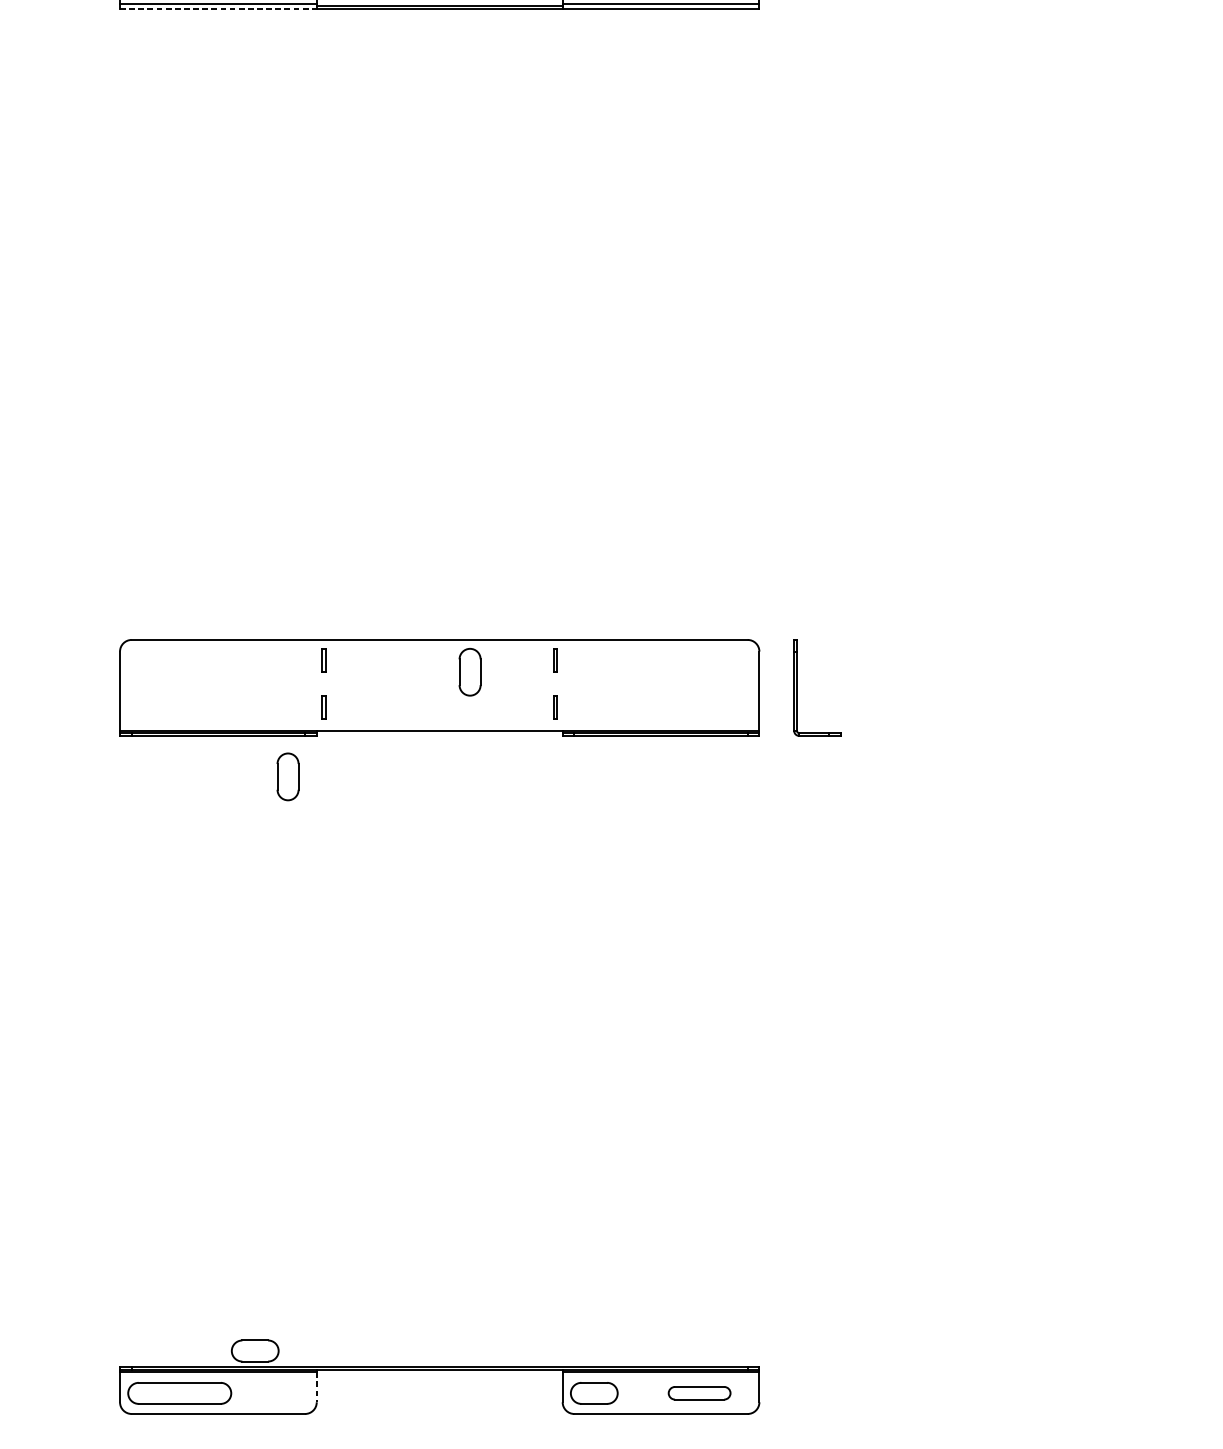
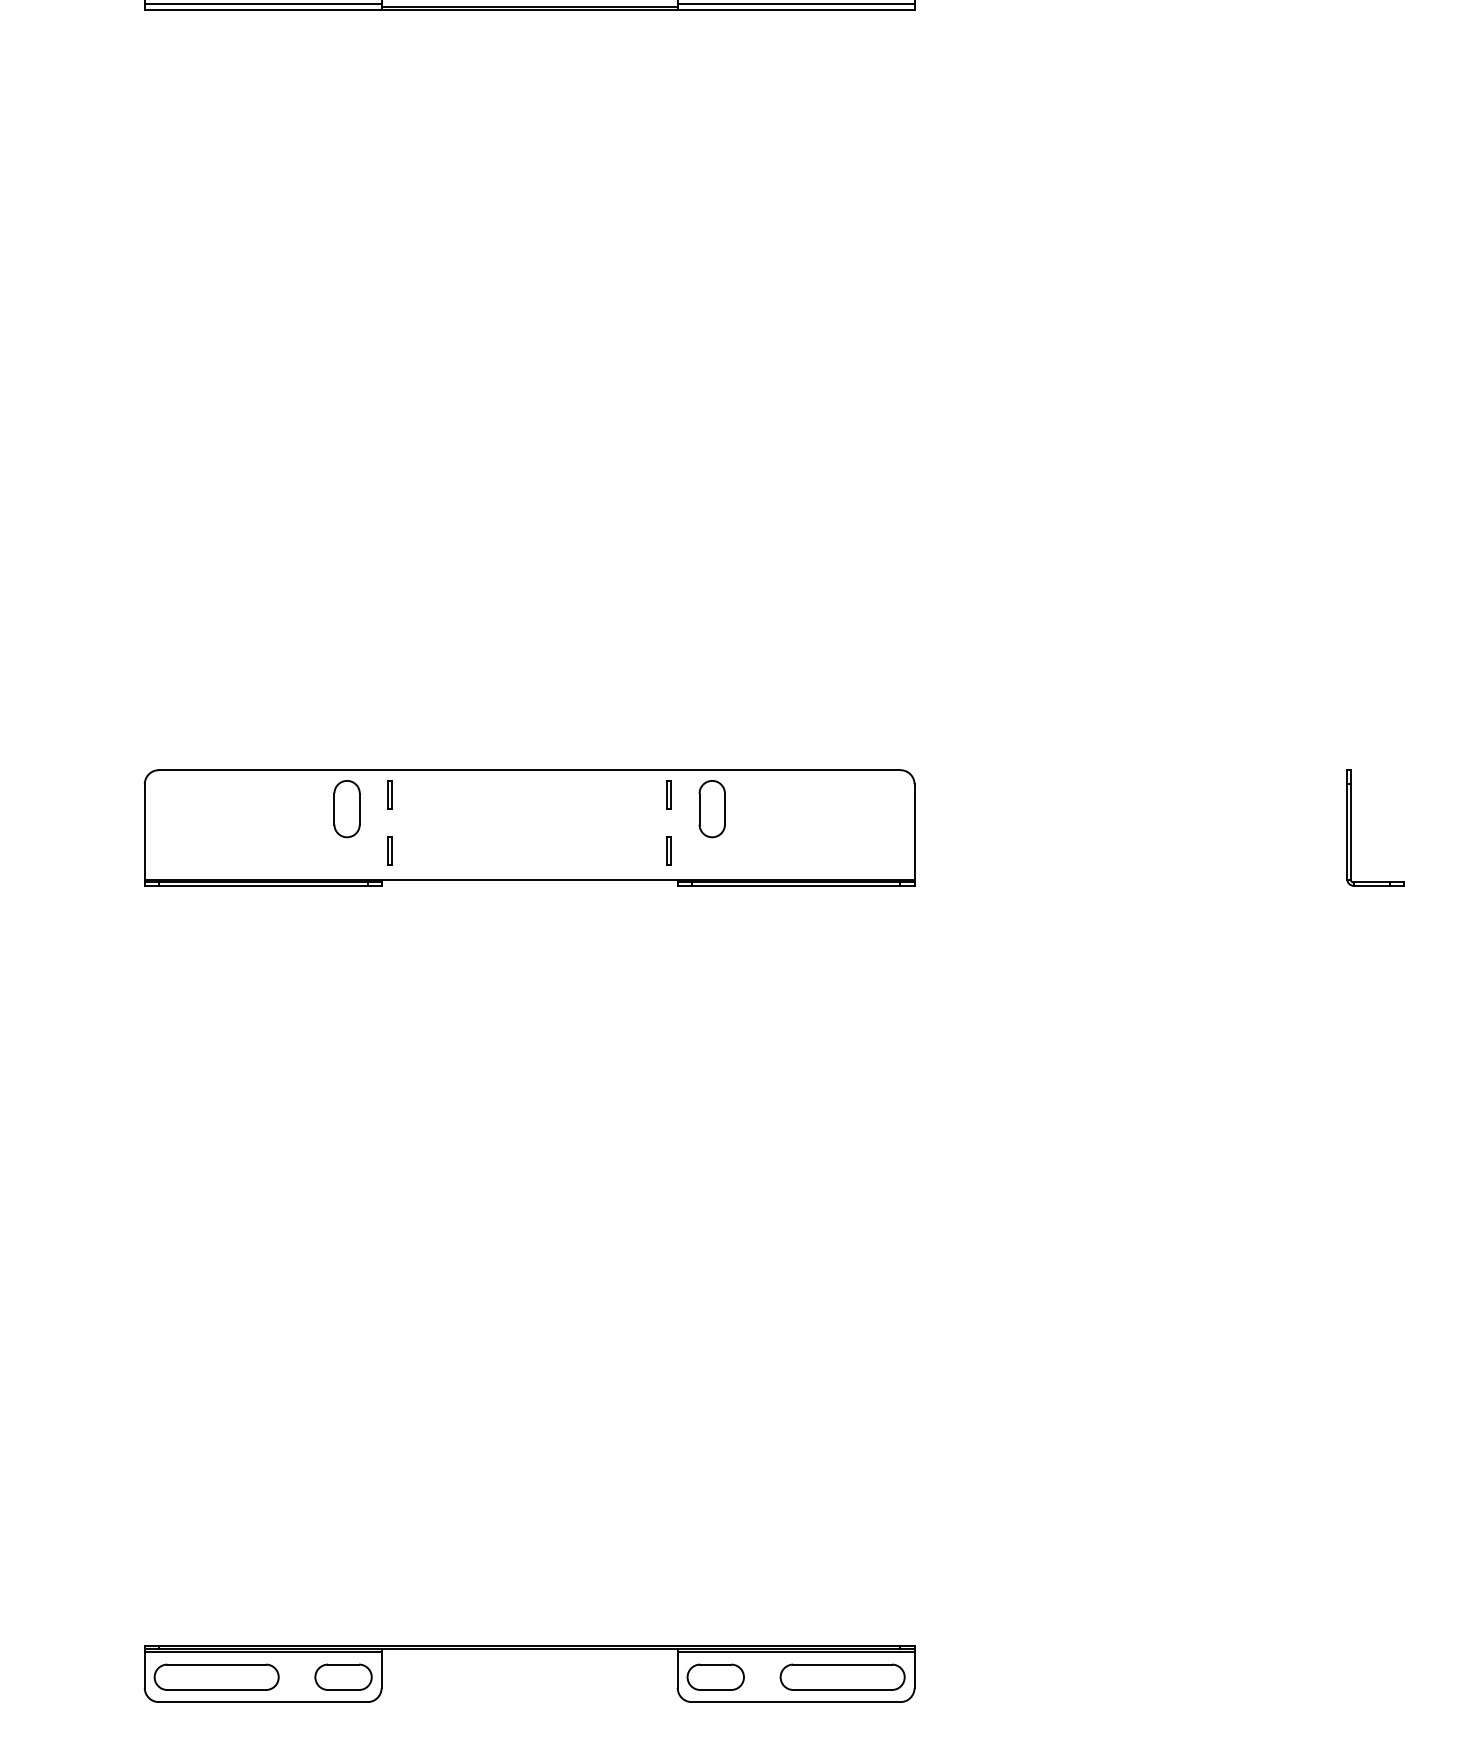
line: (218, 8) -> (263, 10), dashed -> solid
part: (469, 672) -> (711, 809), moved
part: (797, 687) -> (1351, 827), moved
part: (287, 777) -> (346, 809), moved
part: (255, 1350) -> (343, 1676), moved
line: (316, 1387) -> (381, 1670), dashed -> solid
part: (699, 1392) -> (842, 1676), size x1.67

